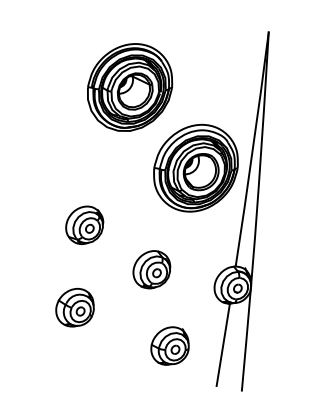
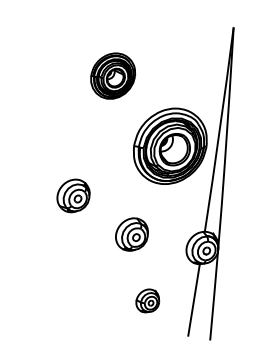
part: (130, 87) -> (113, 76), size x0.6
part: (74, 307) -> (64, 267), removed
part: (169, 345) -> (147, 300), size x0.7

